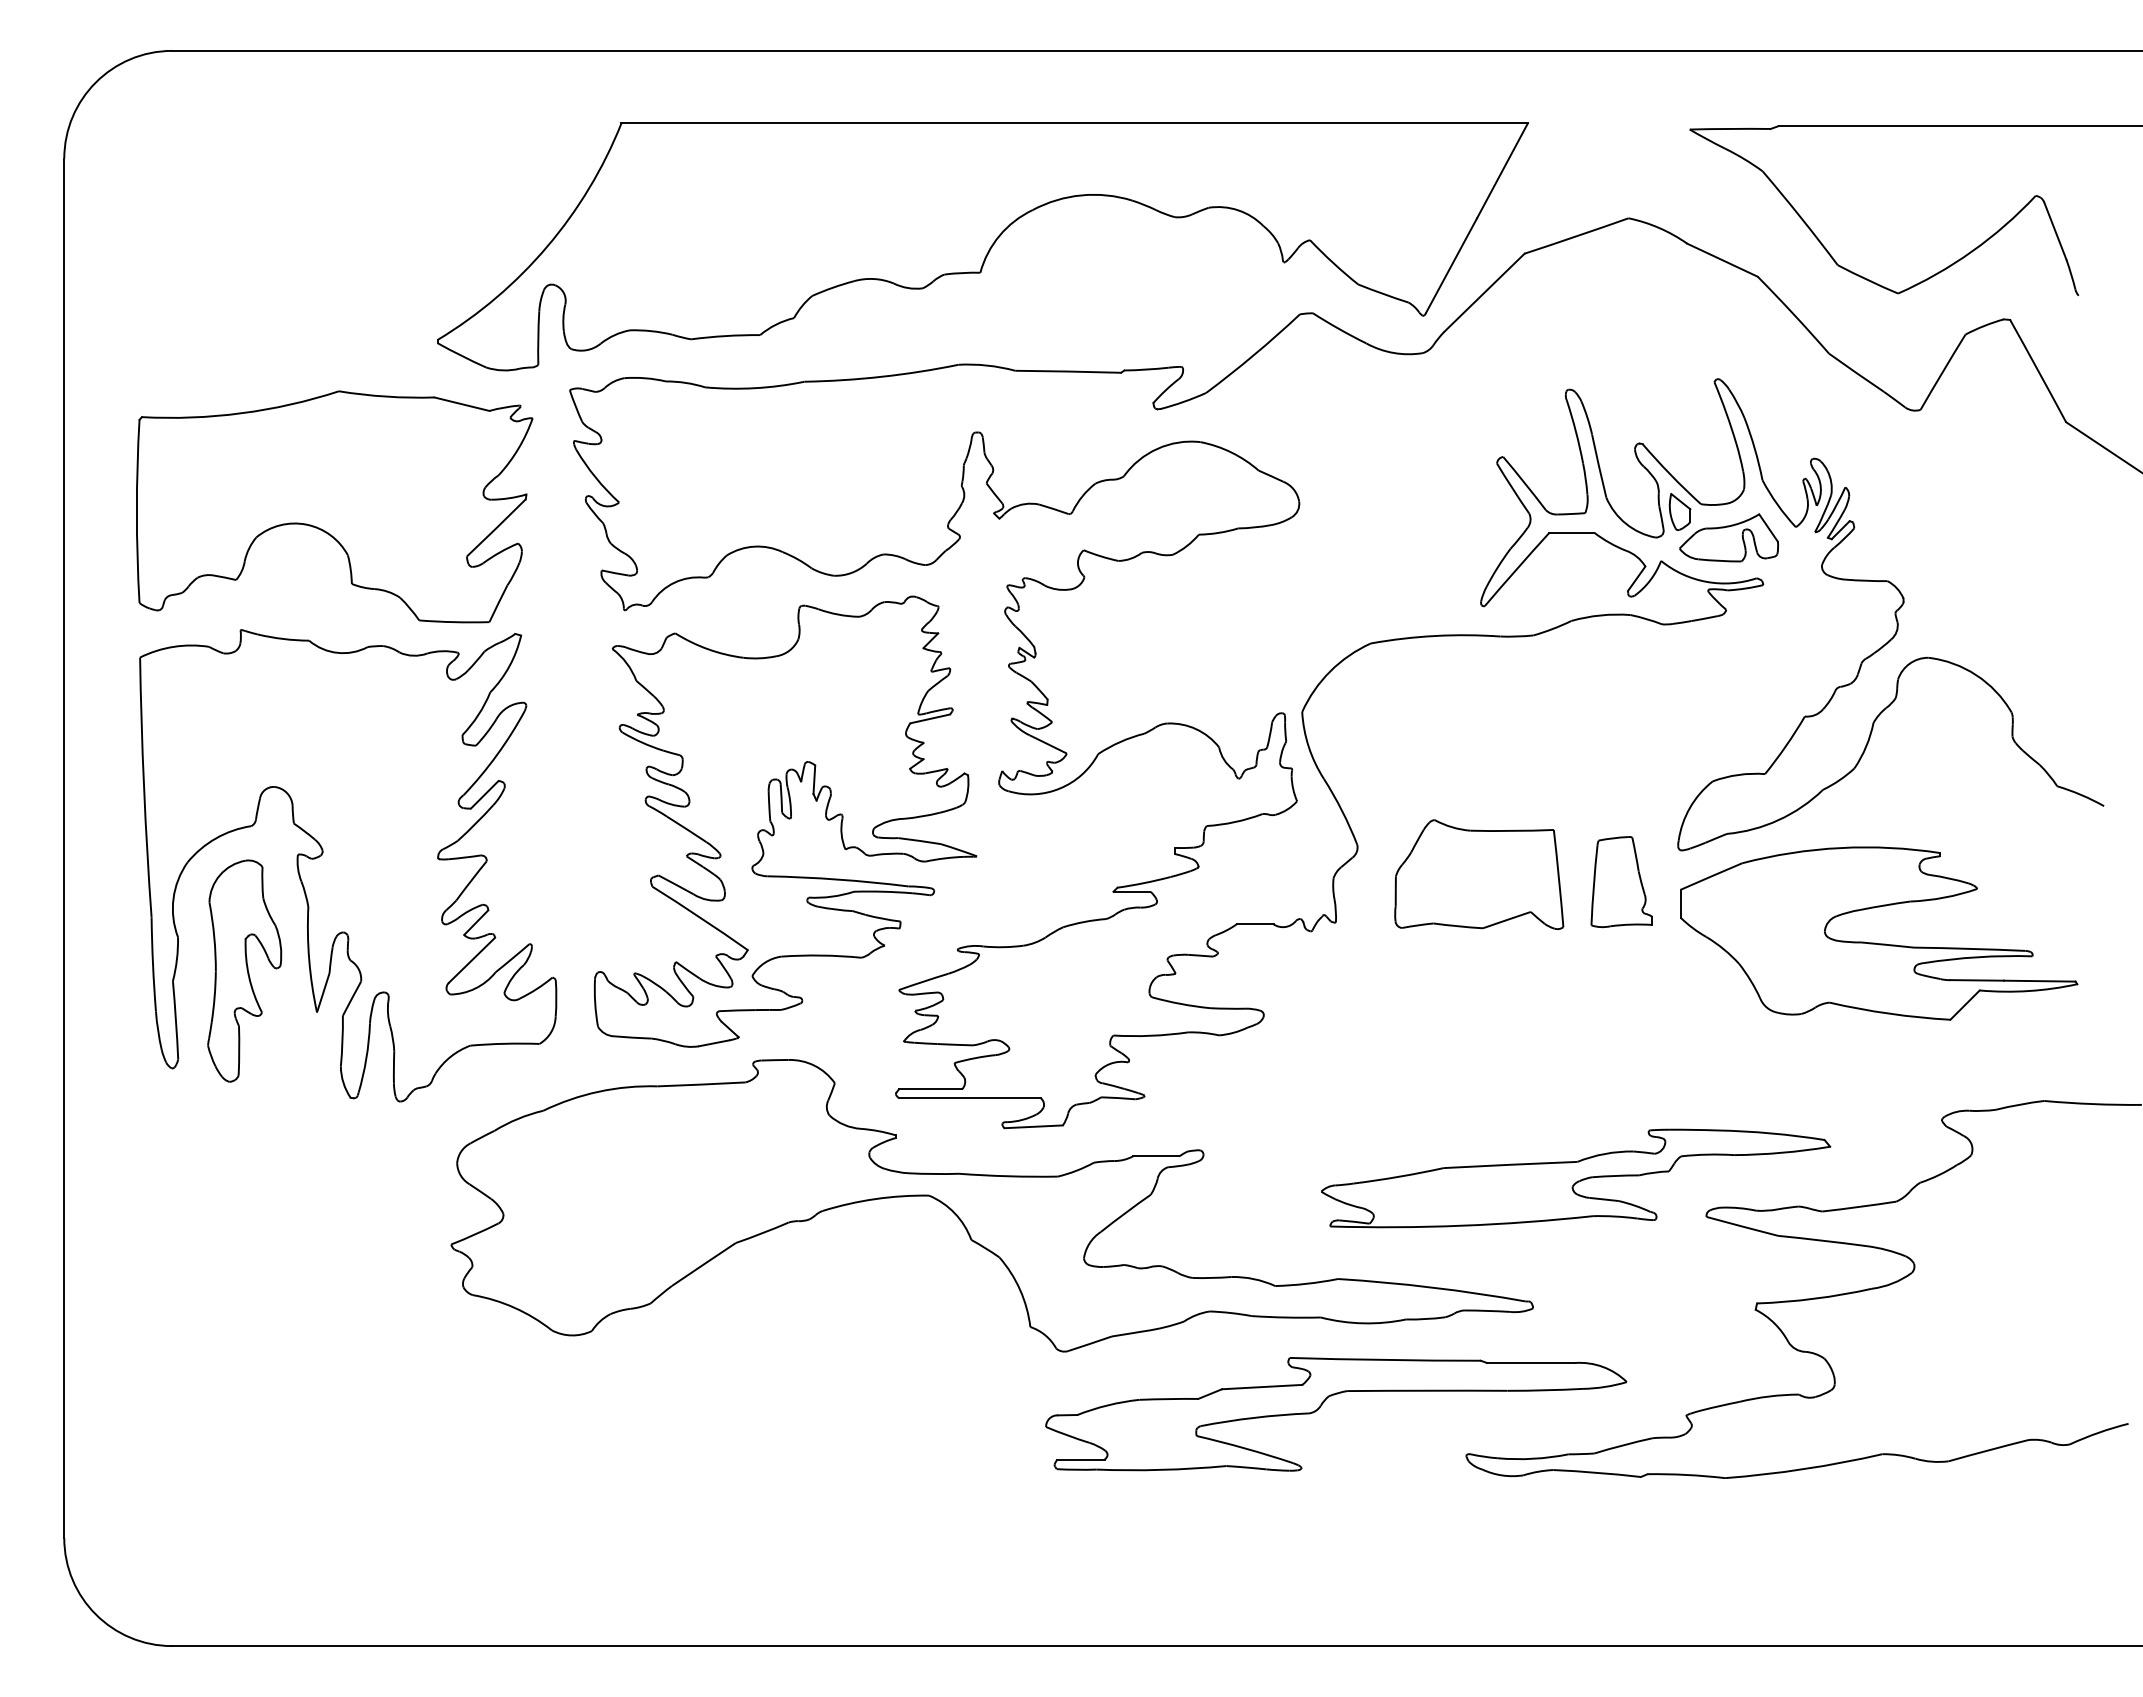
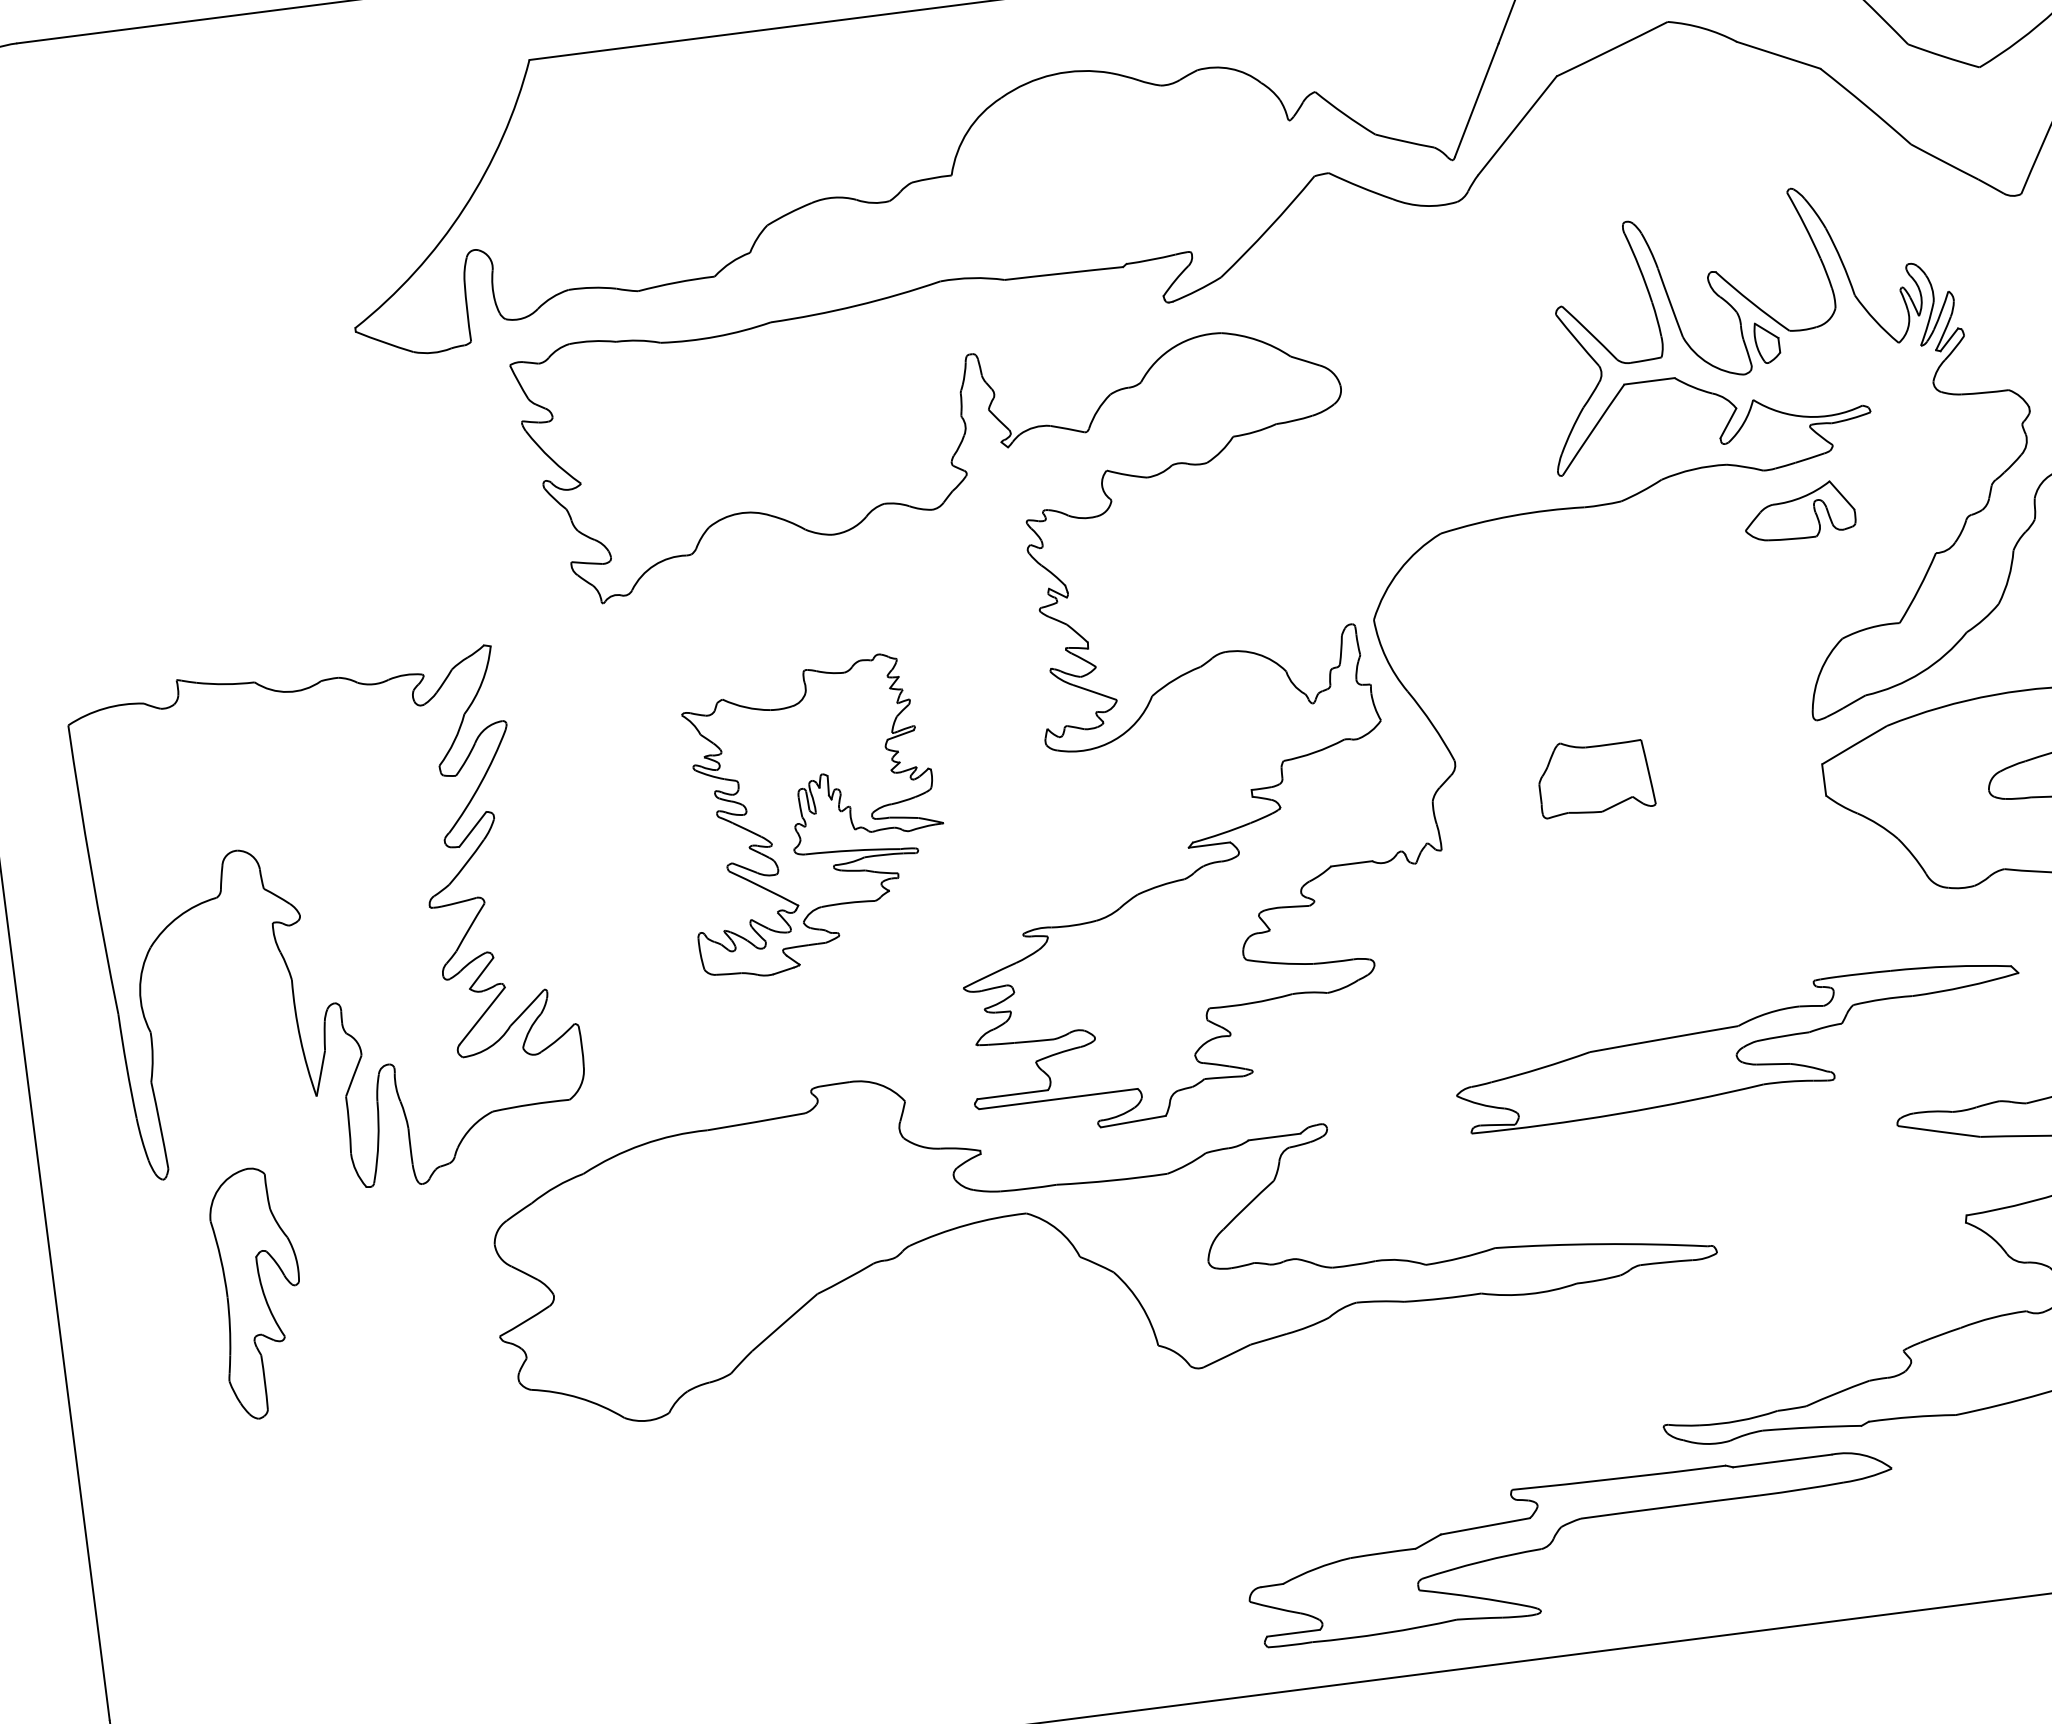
part: (334, 506) -> (263, 528), removed
part: (1728, 537) -> (1798, 511), moved
part: (785, 821) -> (812, 816), size x0.6
part: (1479, 874) -> (1595, 776), size x0.6
part: (1621, 882) -> (1754, 764), removed
part: (244, 970) -> (259, 1292), moved
part: (1576, 1178) -> (1739, 1044), moved
part: (1322, 1405) -> (1555, 1538), moved

